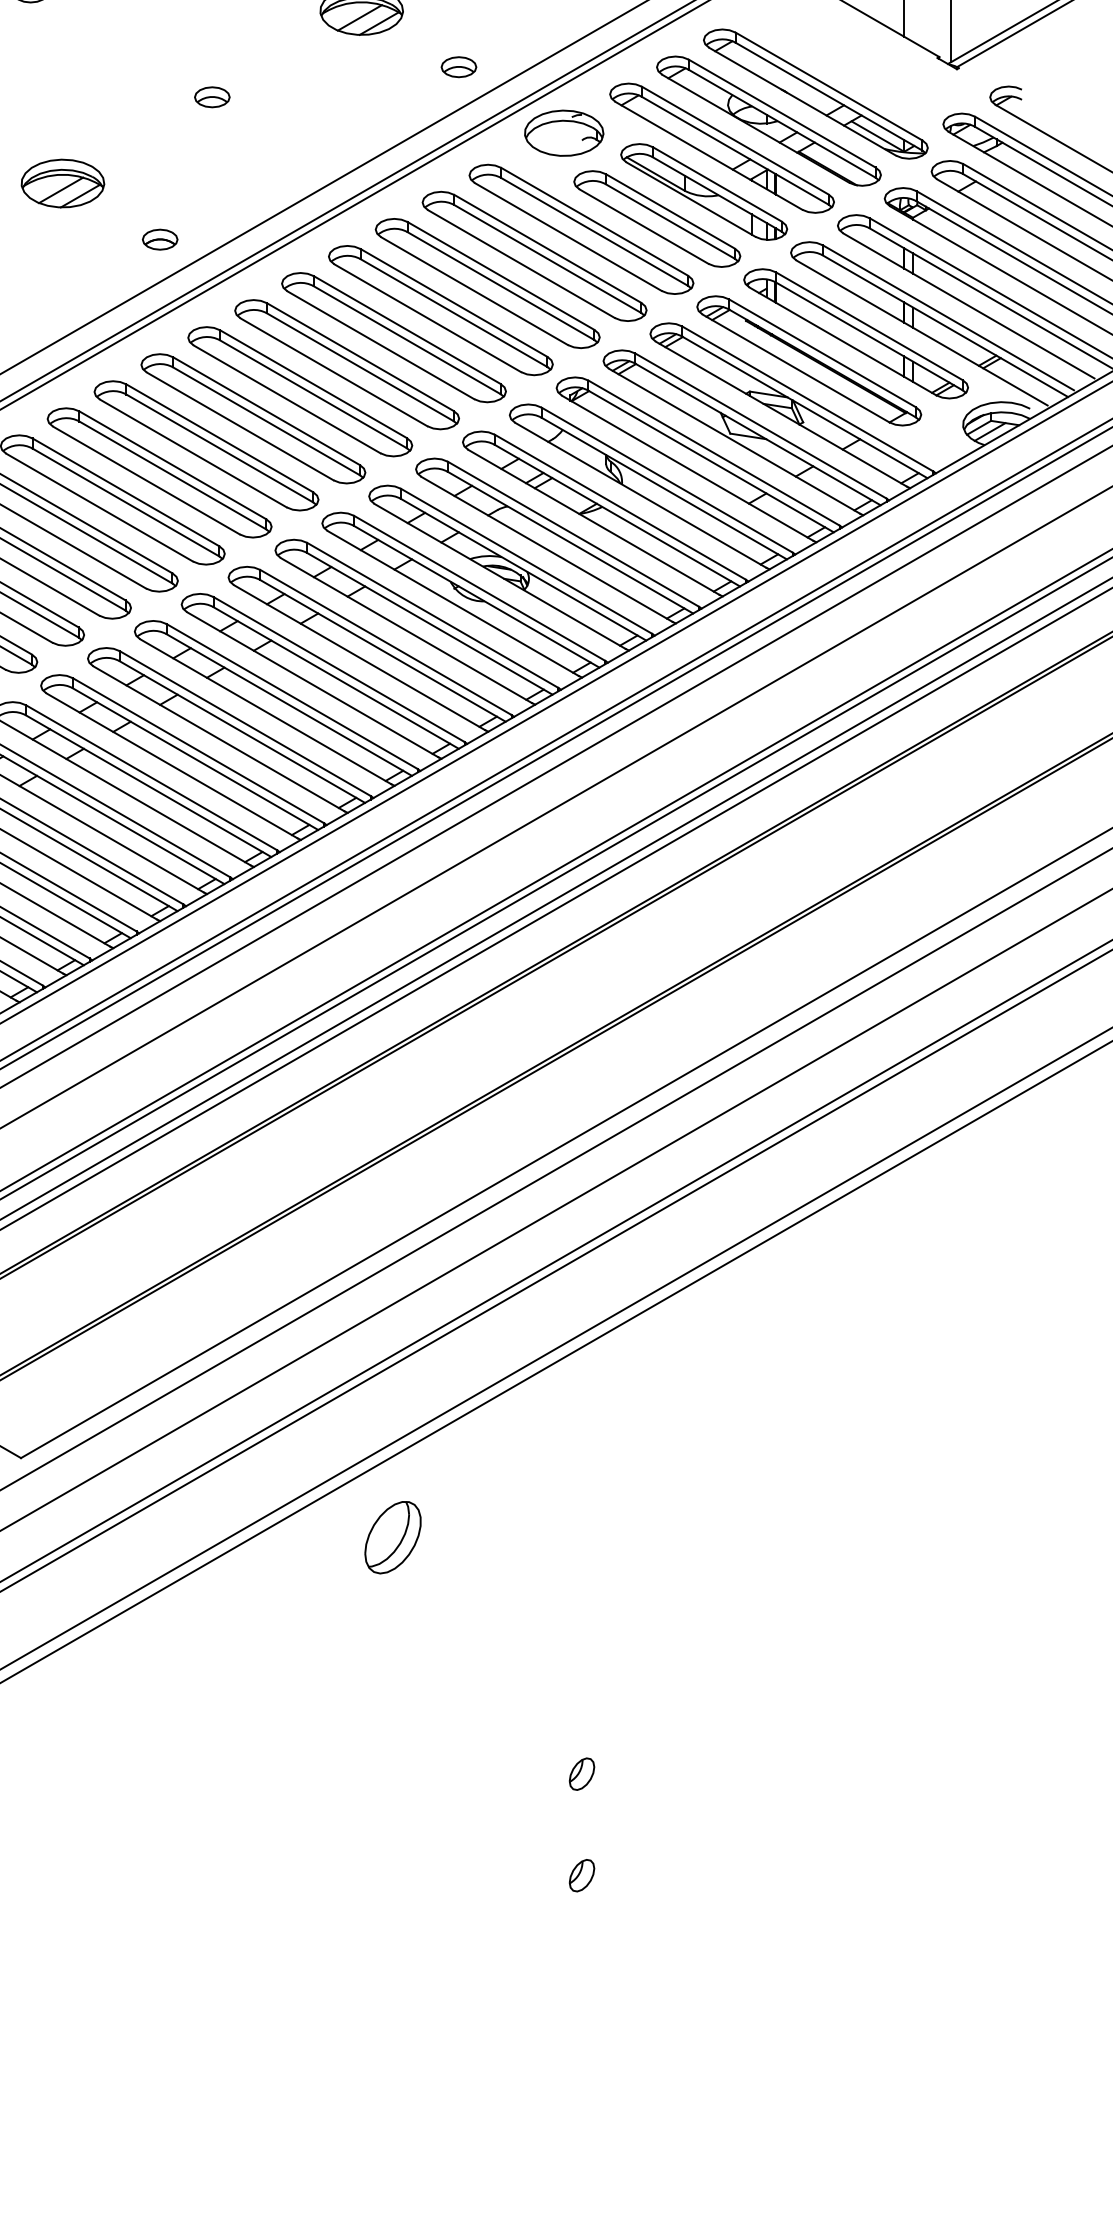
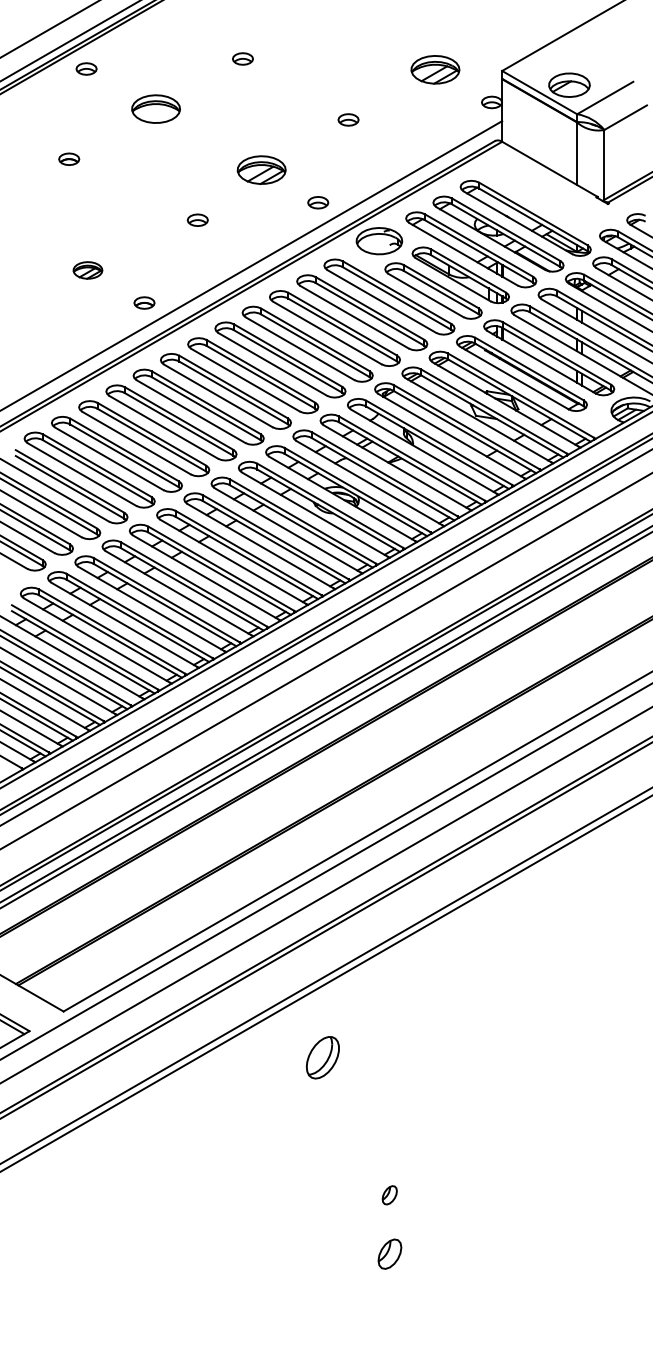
part: (211, 95) -> (197, 219), moved
part: (62, 183) -> (87, 270), size x0.6
part: (392, 1537) -> (322, 1057), moved
part: (581, 1875) -> (389, 1254), size x1.6

